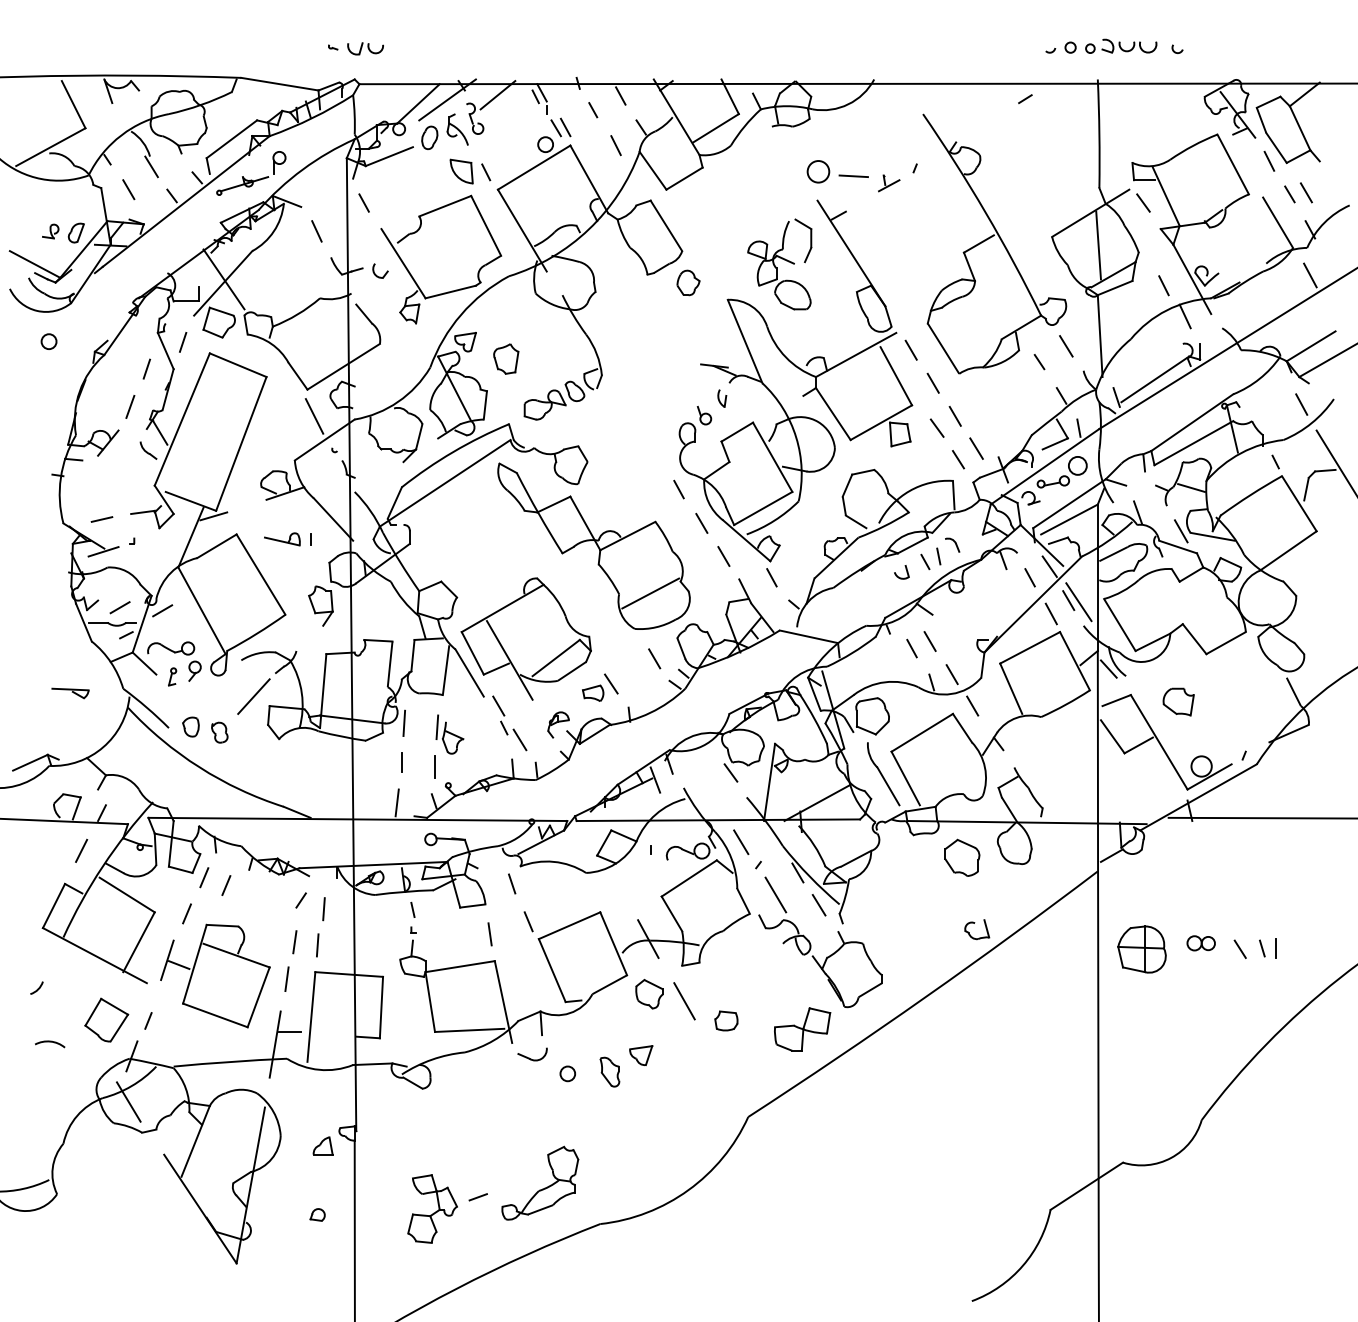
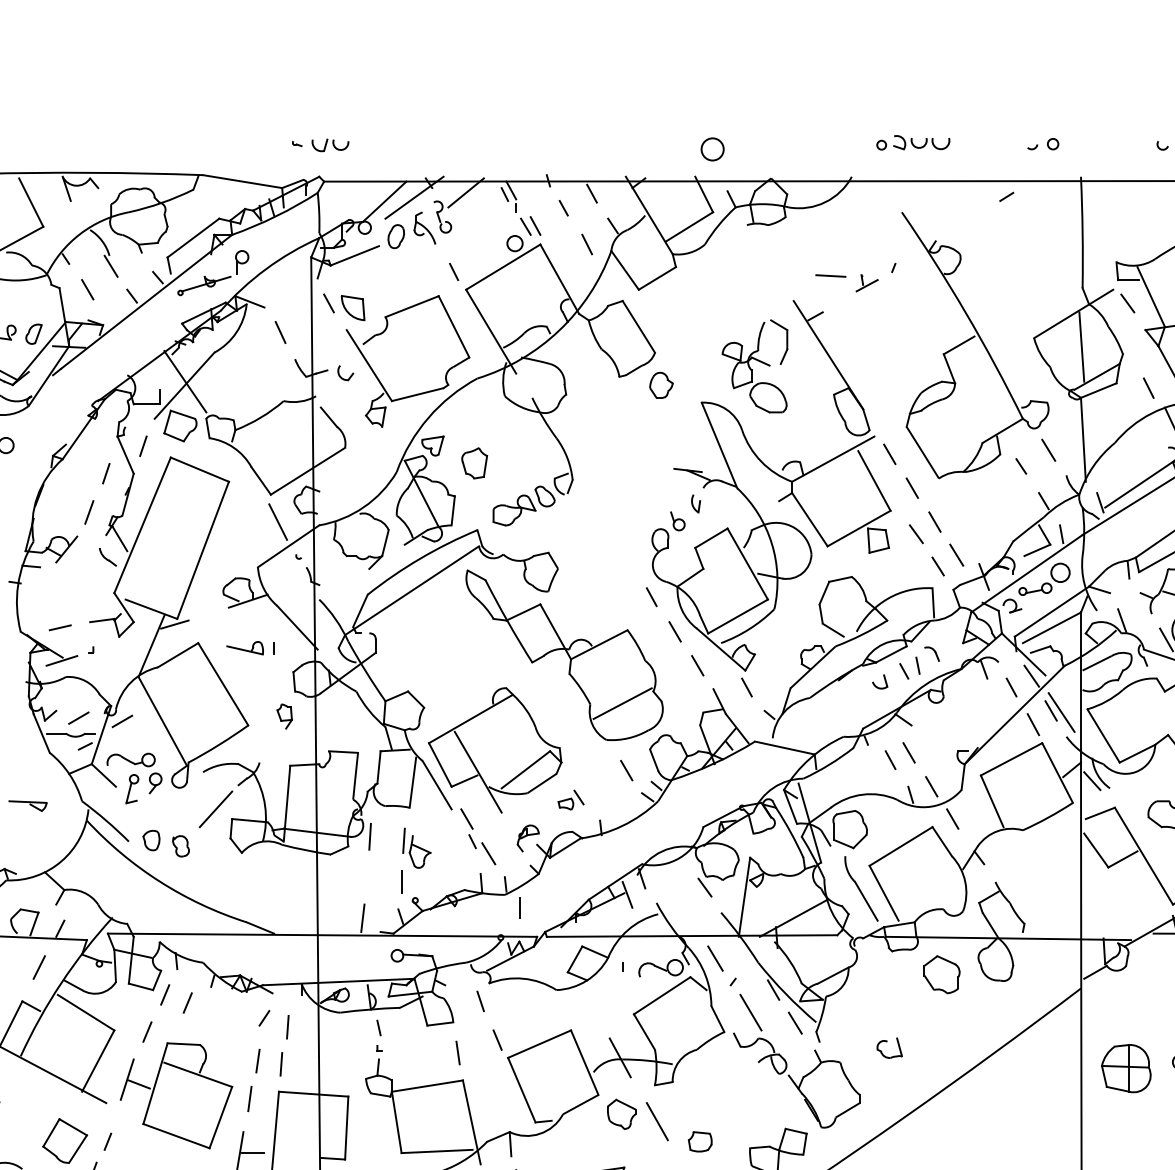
part: (1121, 45) -> (913, 141), moved
part: (461, 171) -> (352, 308), moved
circle: (818, 171) -> (712, 149), moved
part: (320, 605) -> (284, 715), size x0.6
part: (172, 676) -> (132, 788), size x1.6
part: (600, 687) -> (571, 800), size x0.7
line: (401, 762) -> (519, 907), moved
part: (974, 923) -> (886, 1041), moved

